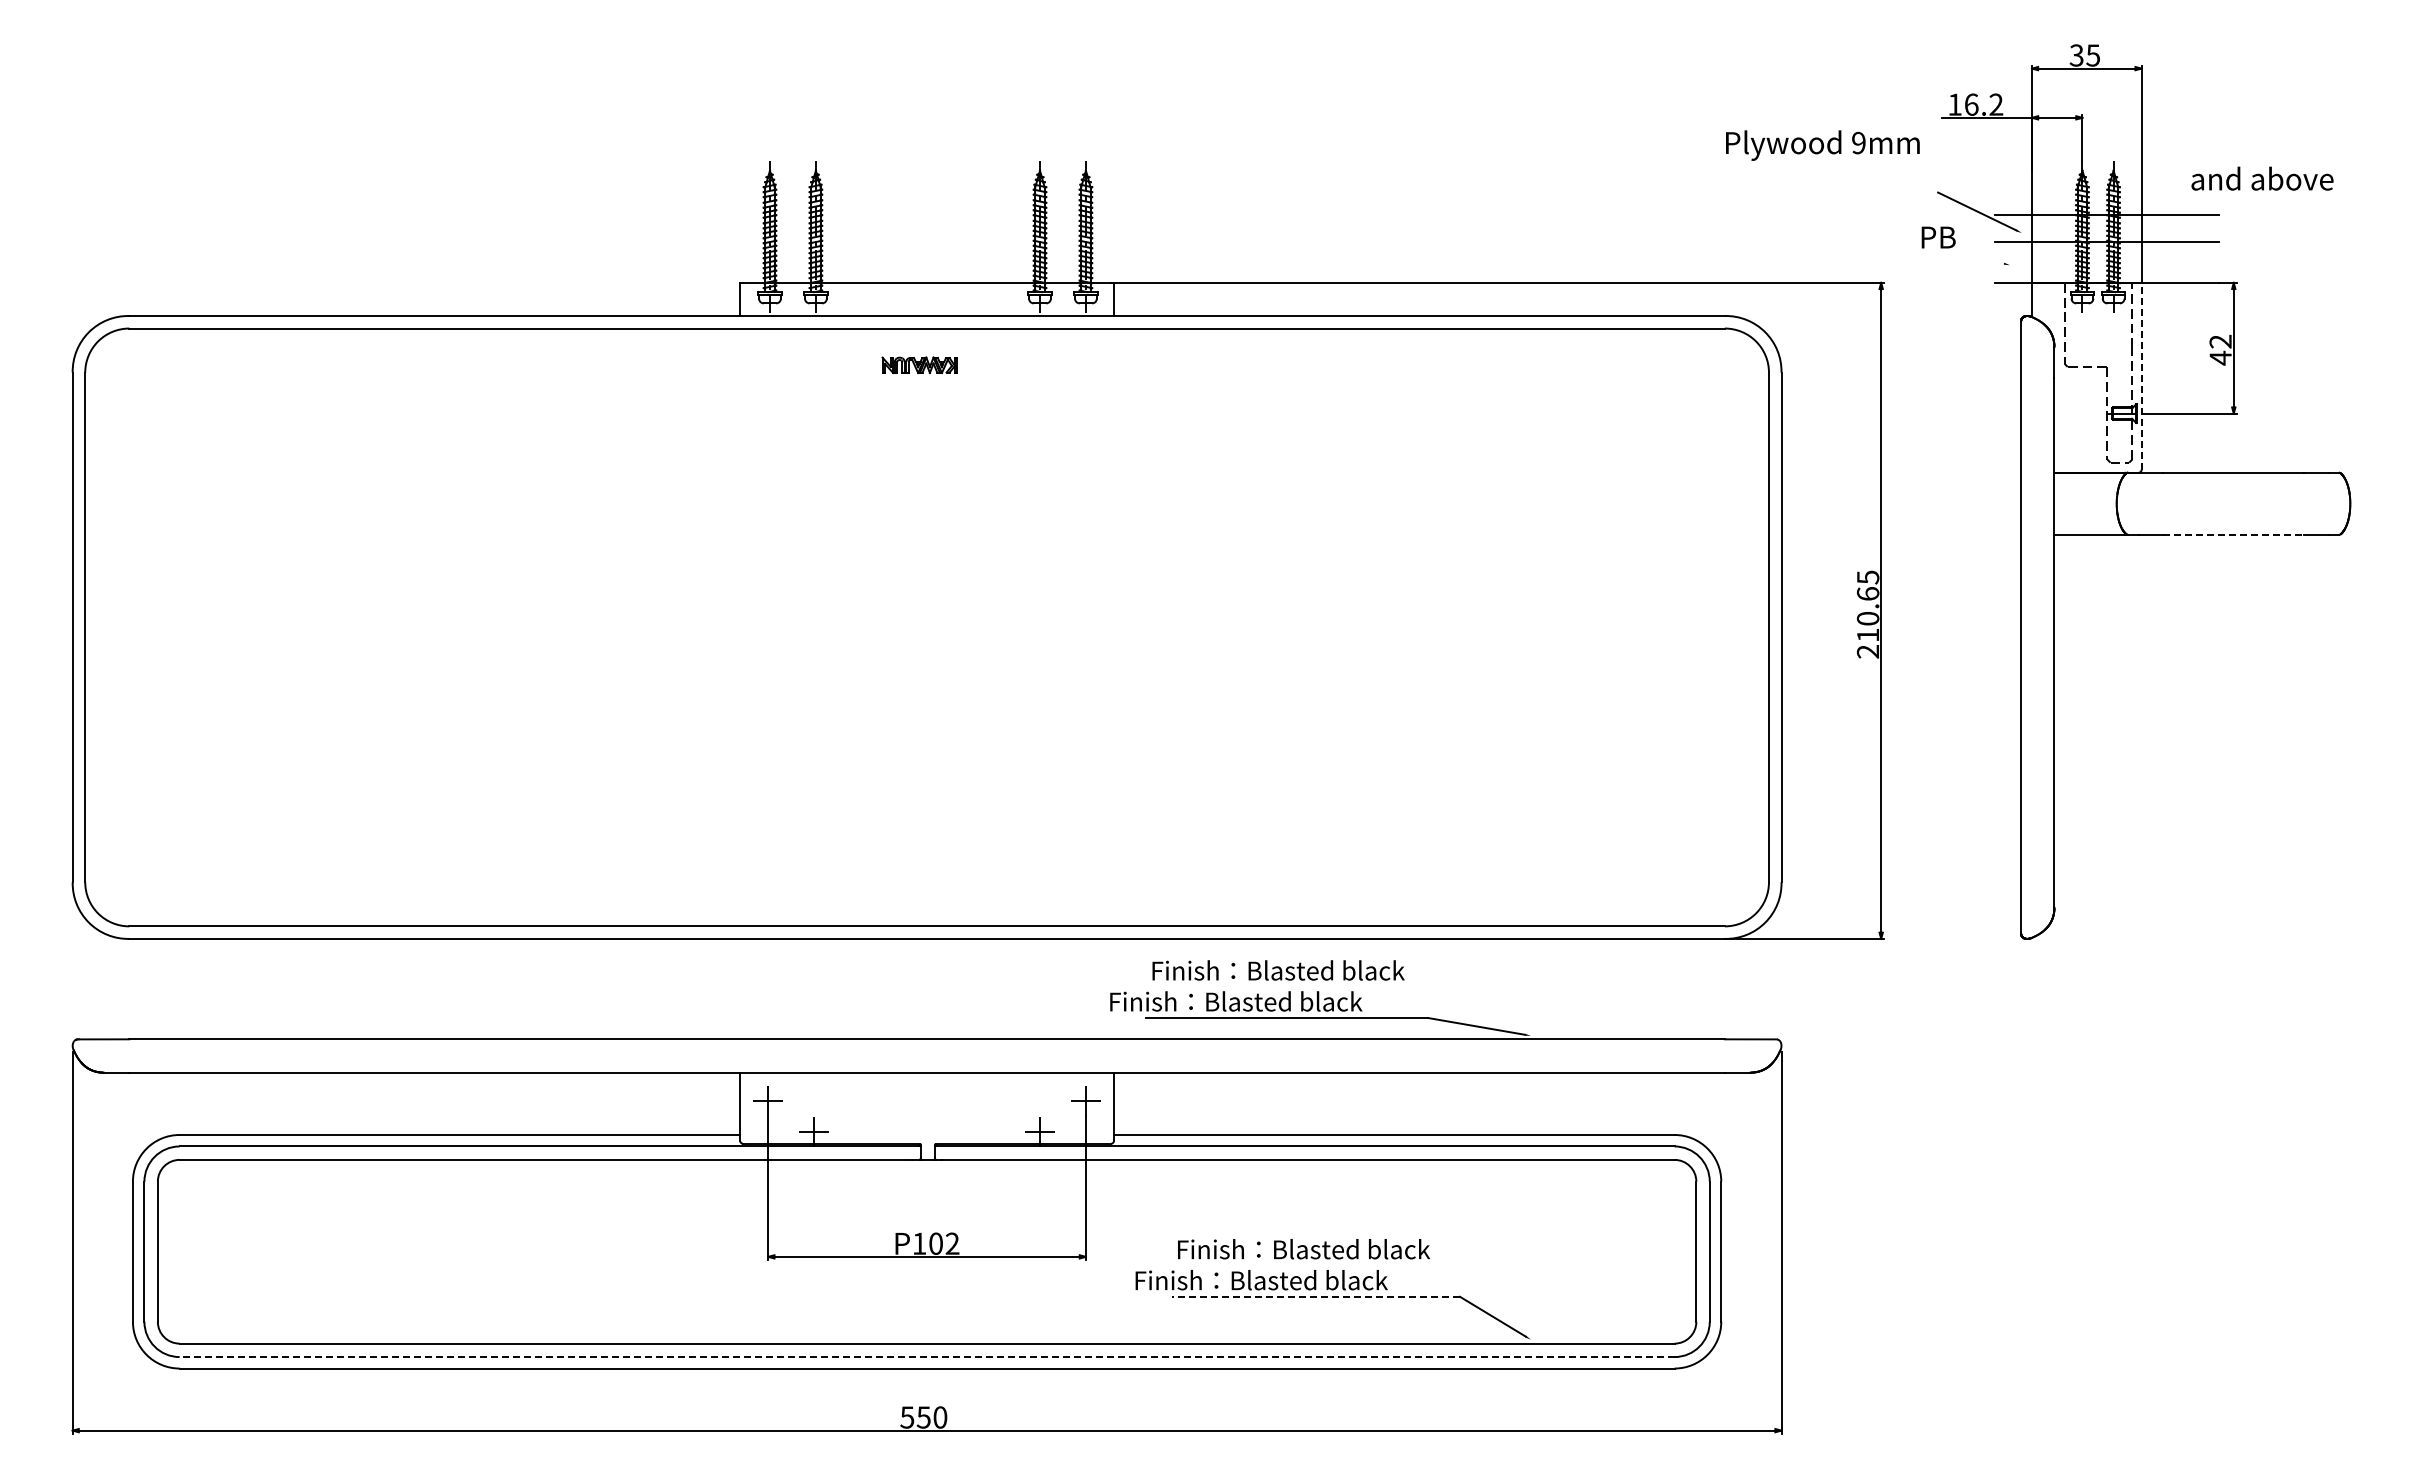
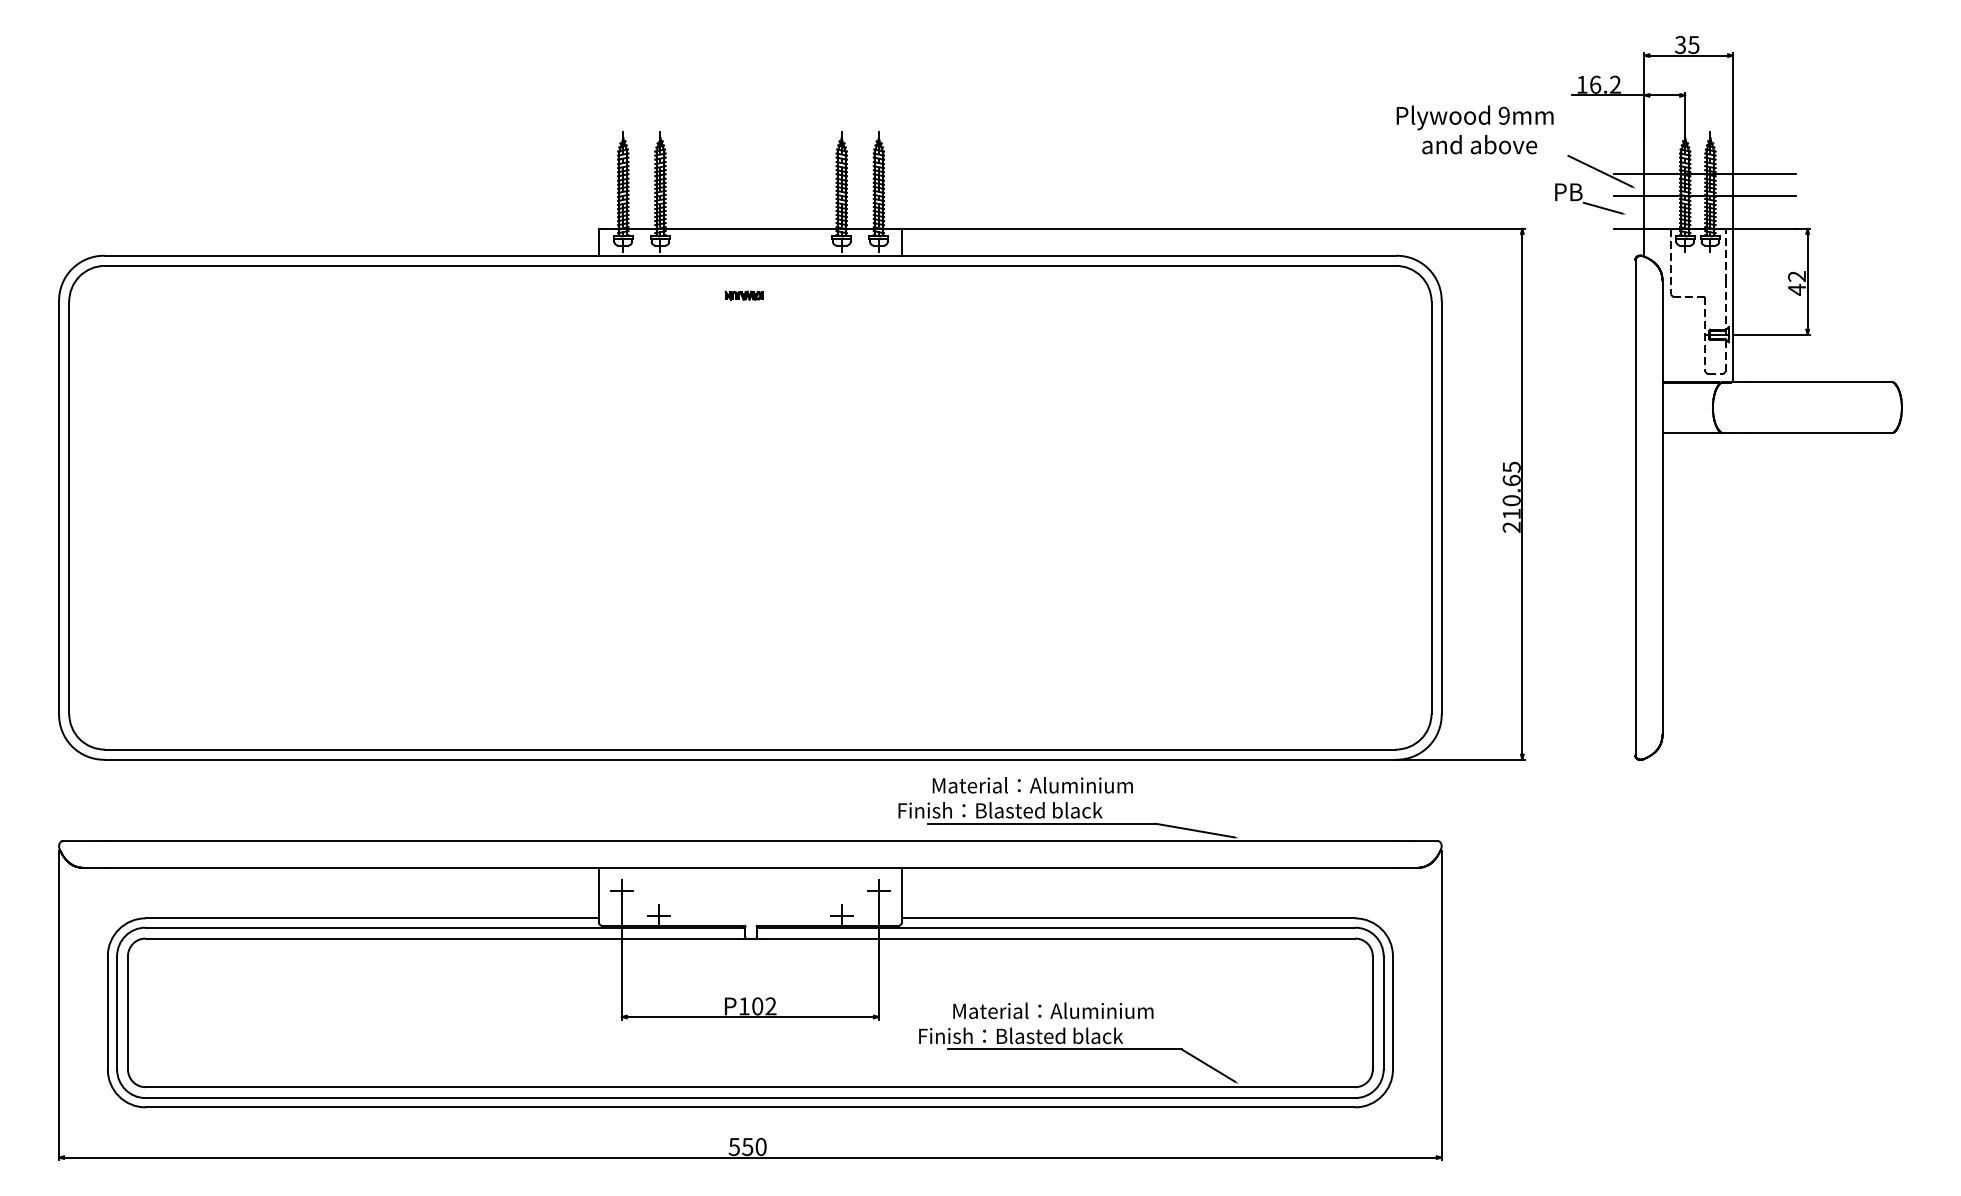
text: (2262, 178) -> (1479, 144), moved
line: (1980, 256) -> (1602, 207), added
part: (919, 365) -> (744, 295), size x0.62
line: (2141, 375) -> (1732, 303), dashed -> solid
line: (2234, 534) -> (1808, 432), dashed -> solid
text: (1279, 970) -> (1035, 785), Finish：Blasted black -> Material：Aluminium
text: (1304, 1249) -> (1055, 1011), Finish：Blasted black -> Material：Aluminium
line: (1315, 1296) -> (1064, 1049), dashed -> solid
line: (926, 1357) -> (749, 1098), dashed -> solid

